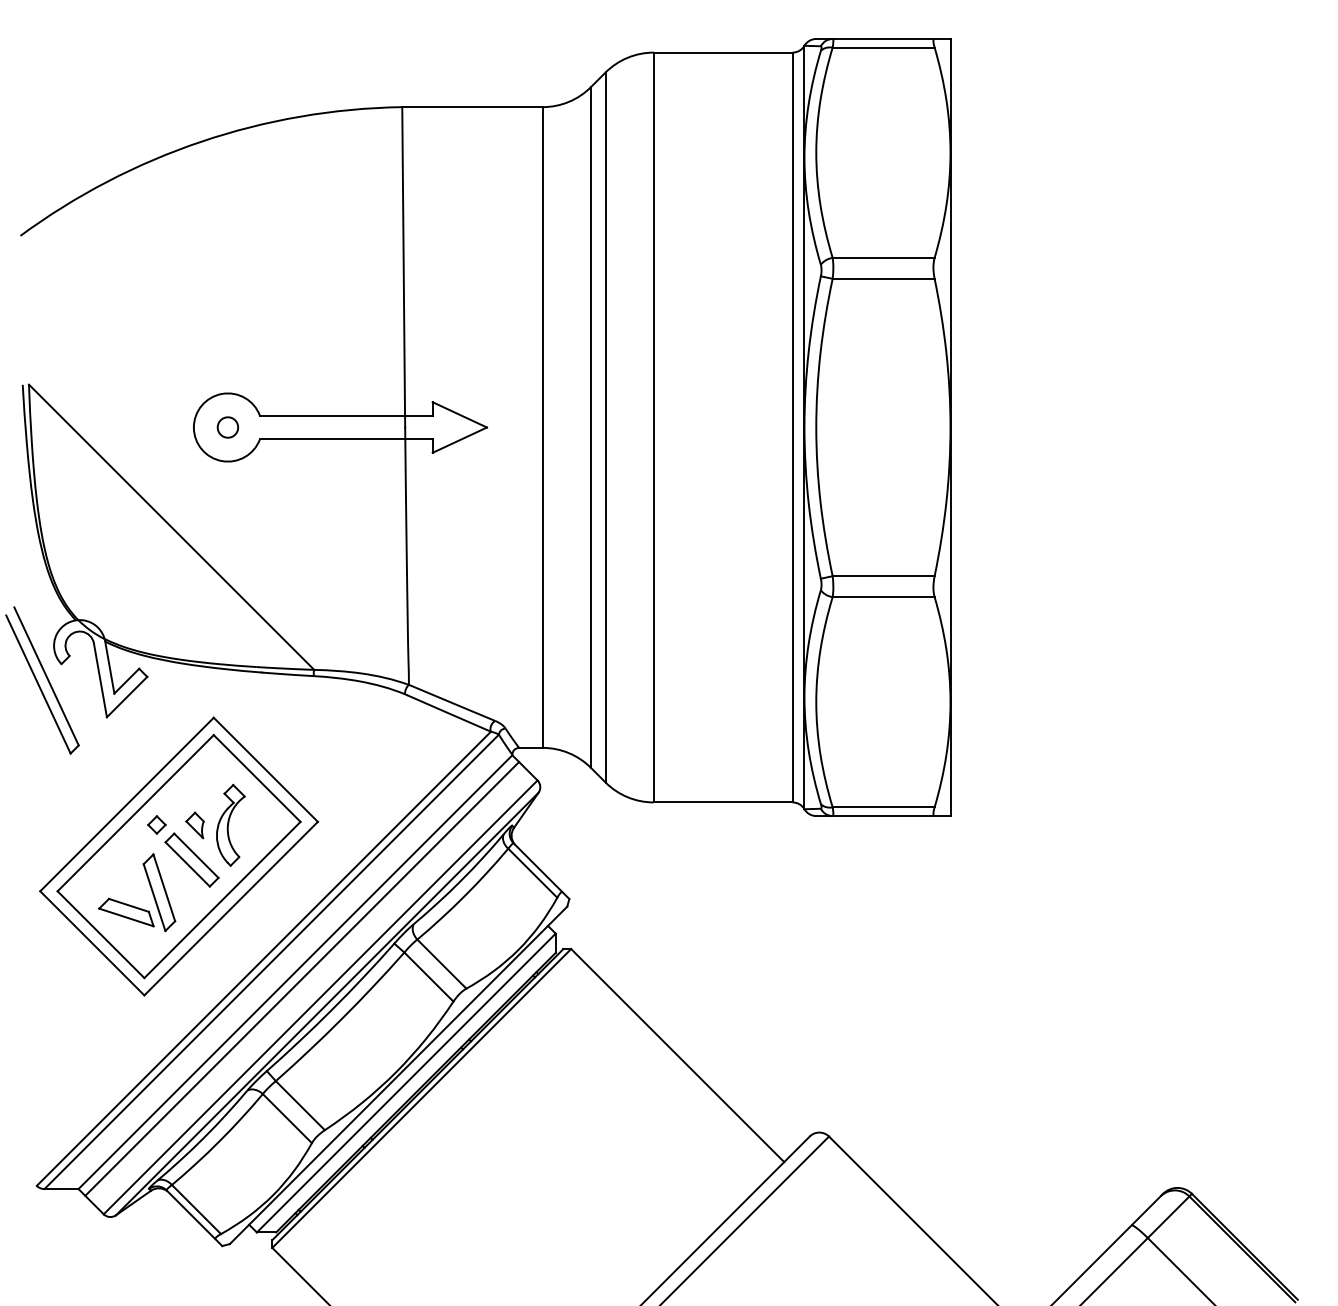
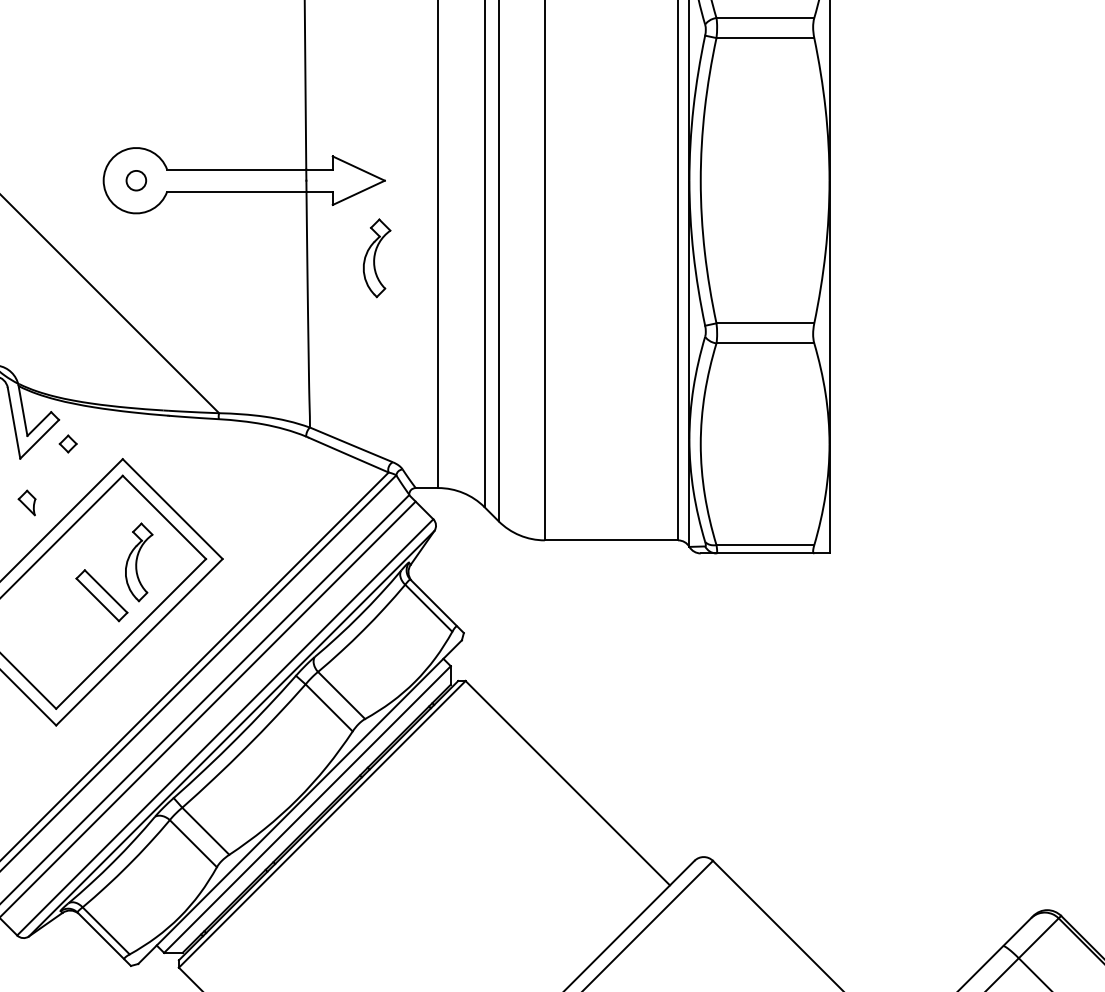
part: (478, 507) -> (376, 257), added
part: (156, 824) -> (67, 443), moved
part: (194, 825) -> (26, 503), moved
part: (150, 888) -> (62, 622), removed

